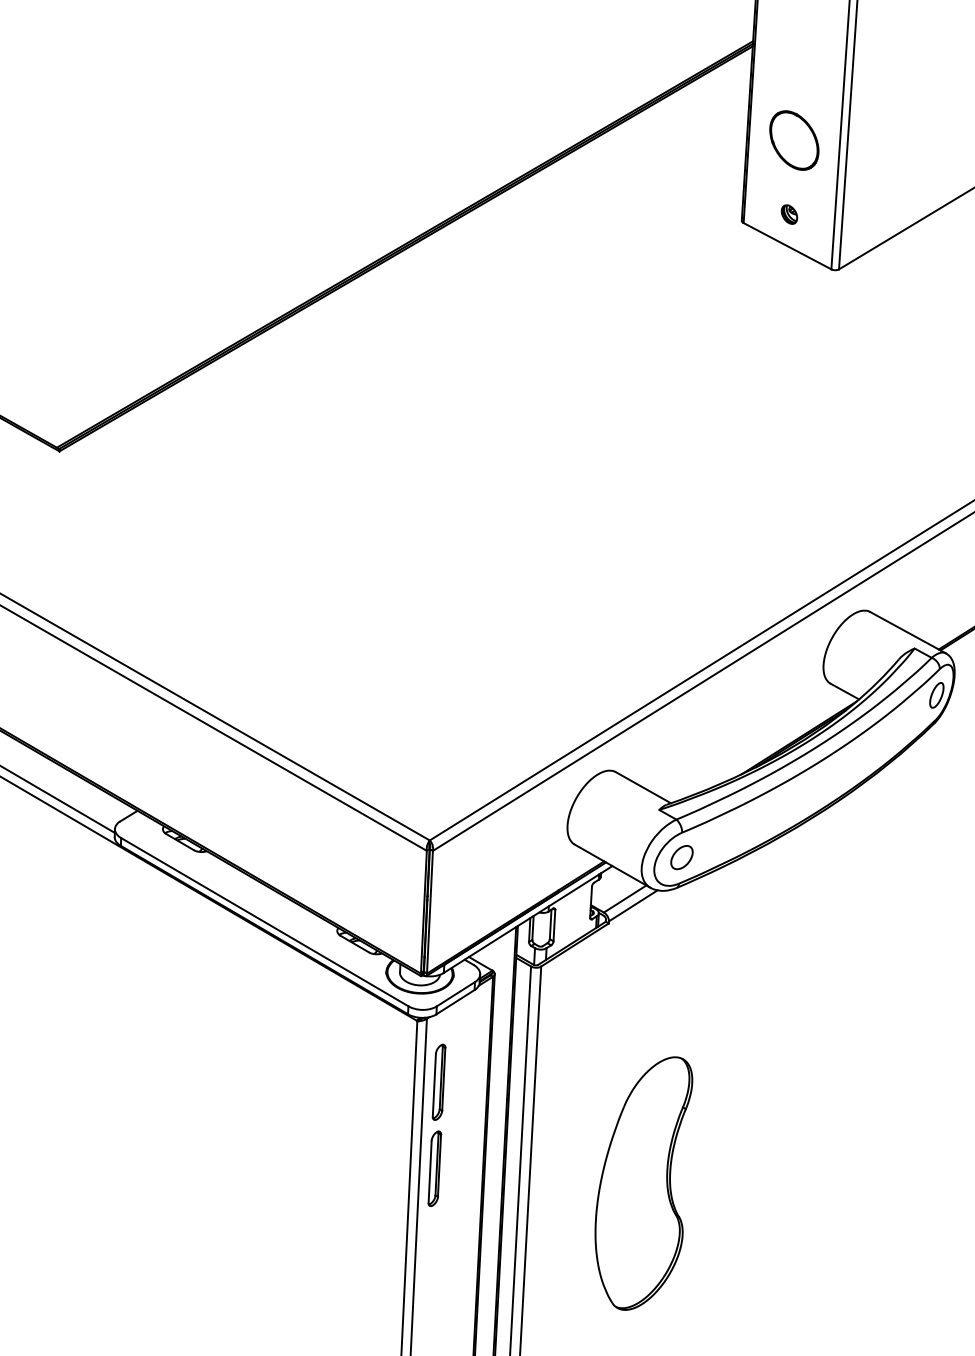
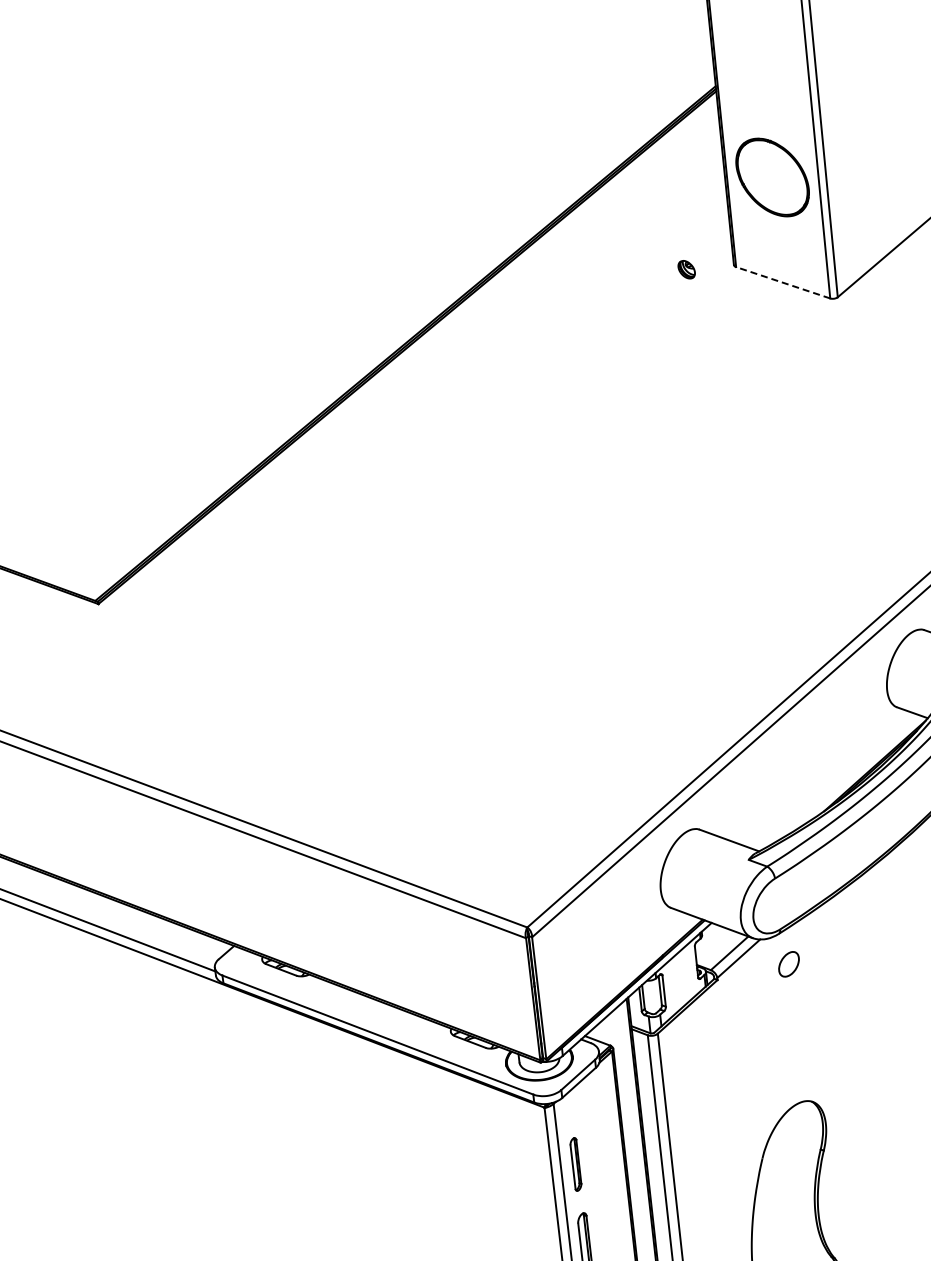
part: (794, 140) -> (772, 177), size x1.4
part: (789, 214) -> (686, 269), moved
line: (787, 246) -> (783, 283), solid -> dashed
part: (681, 857) -> (788, 964), moved
part: (438, 1081) -> (575, 1163), size x0.7

